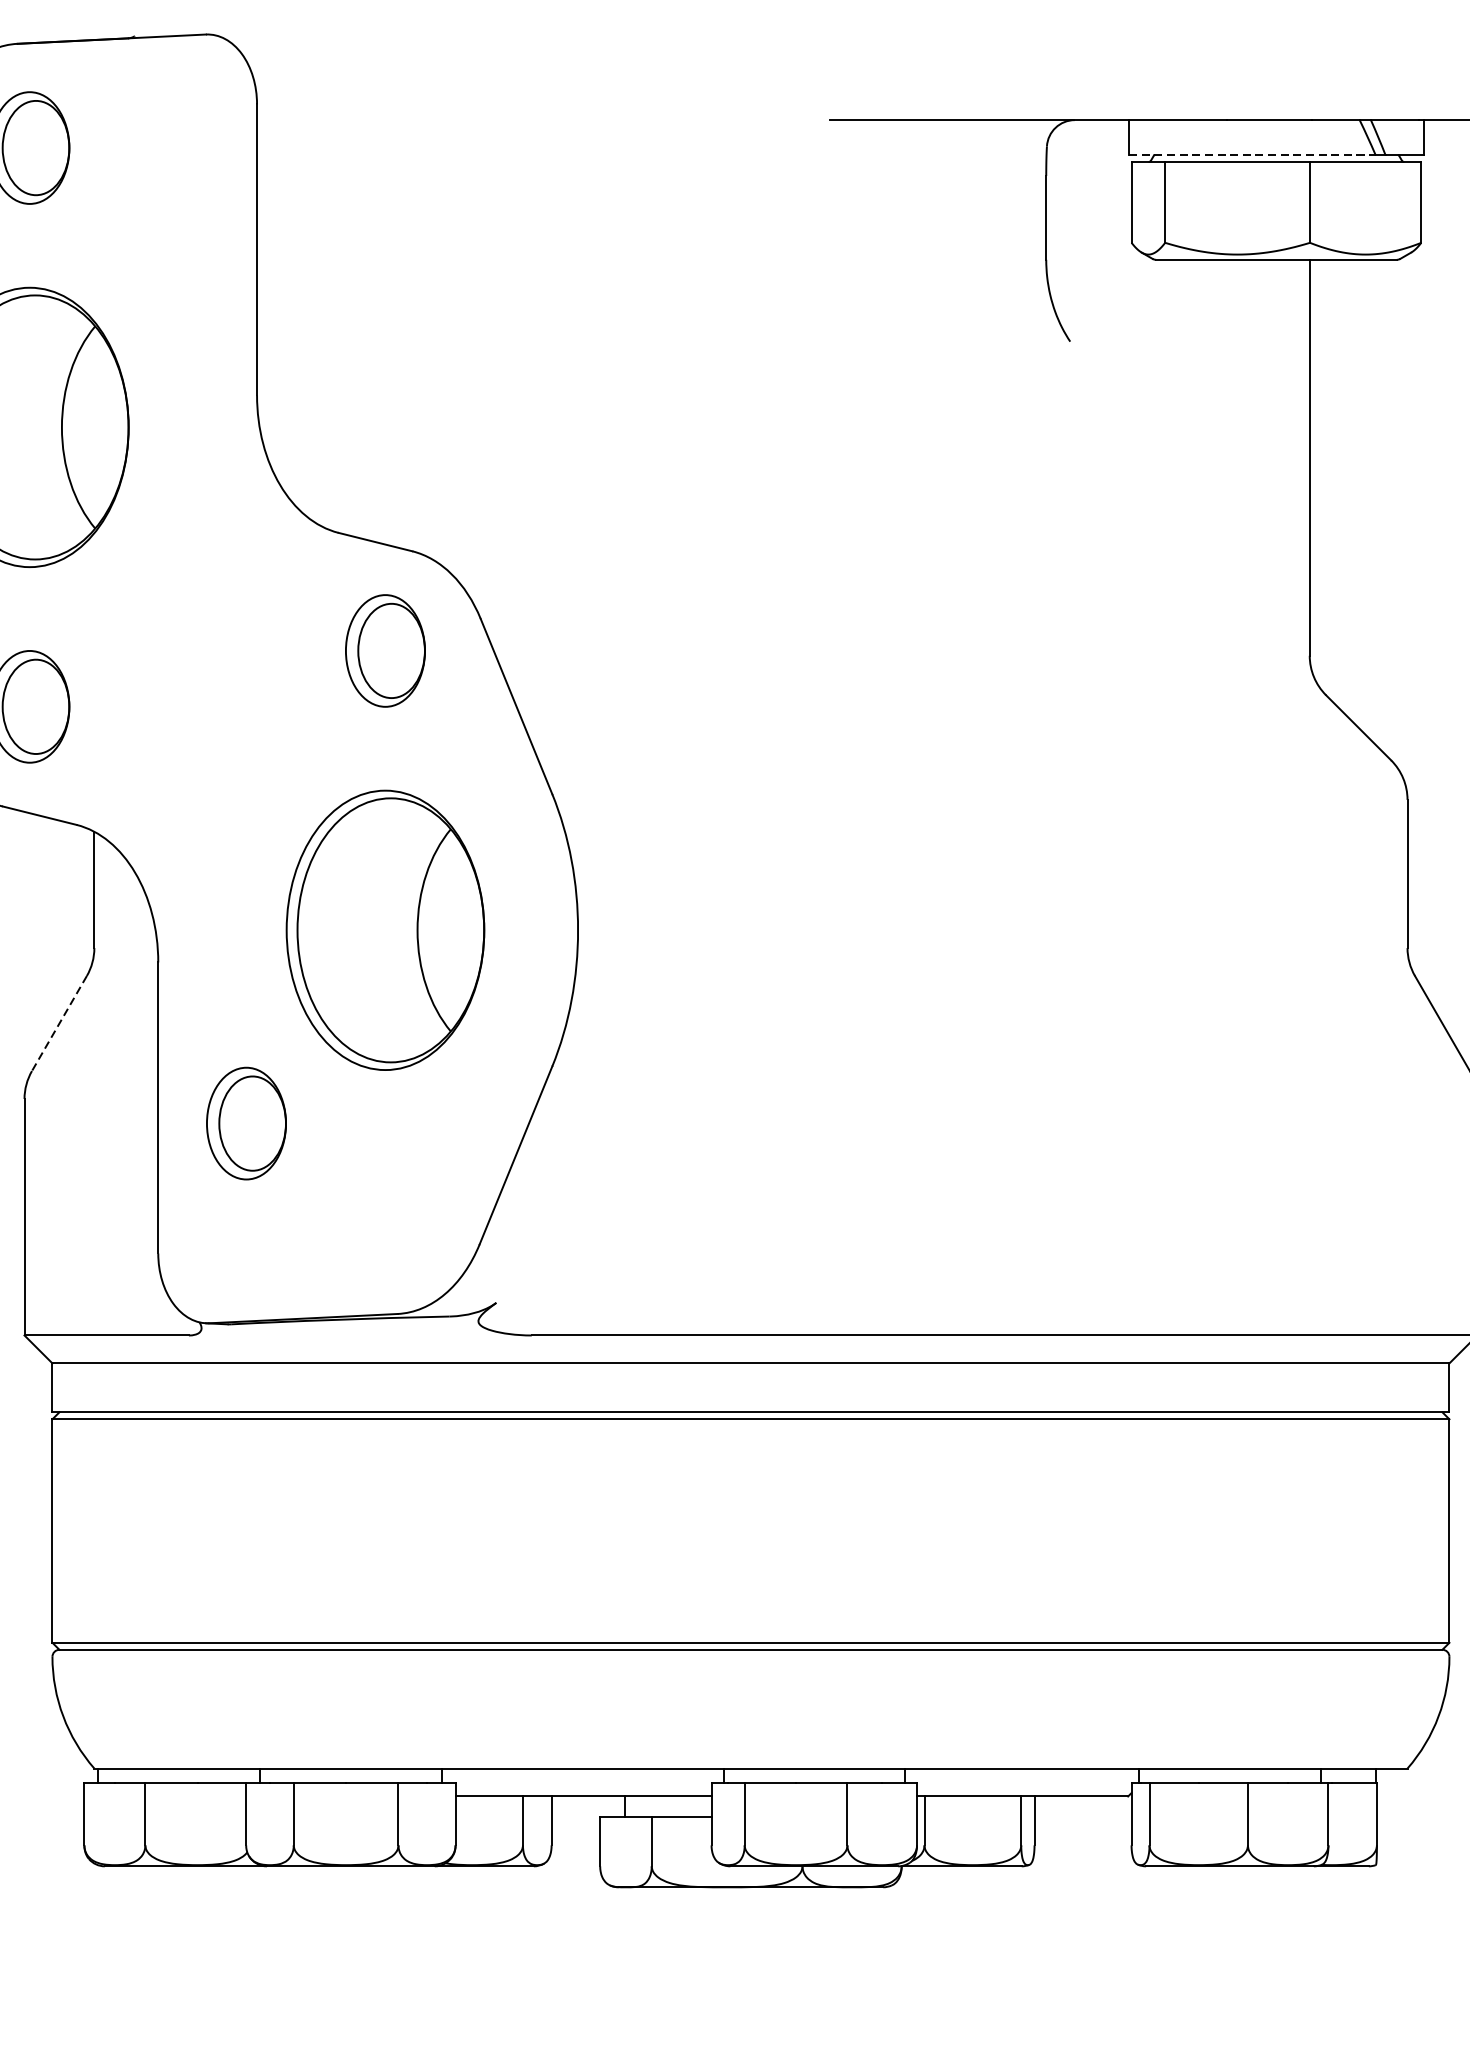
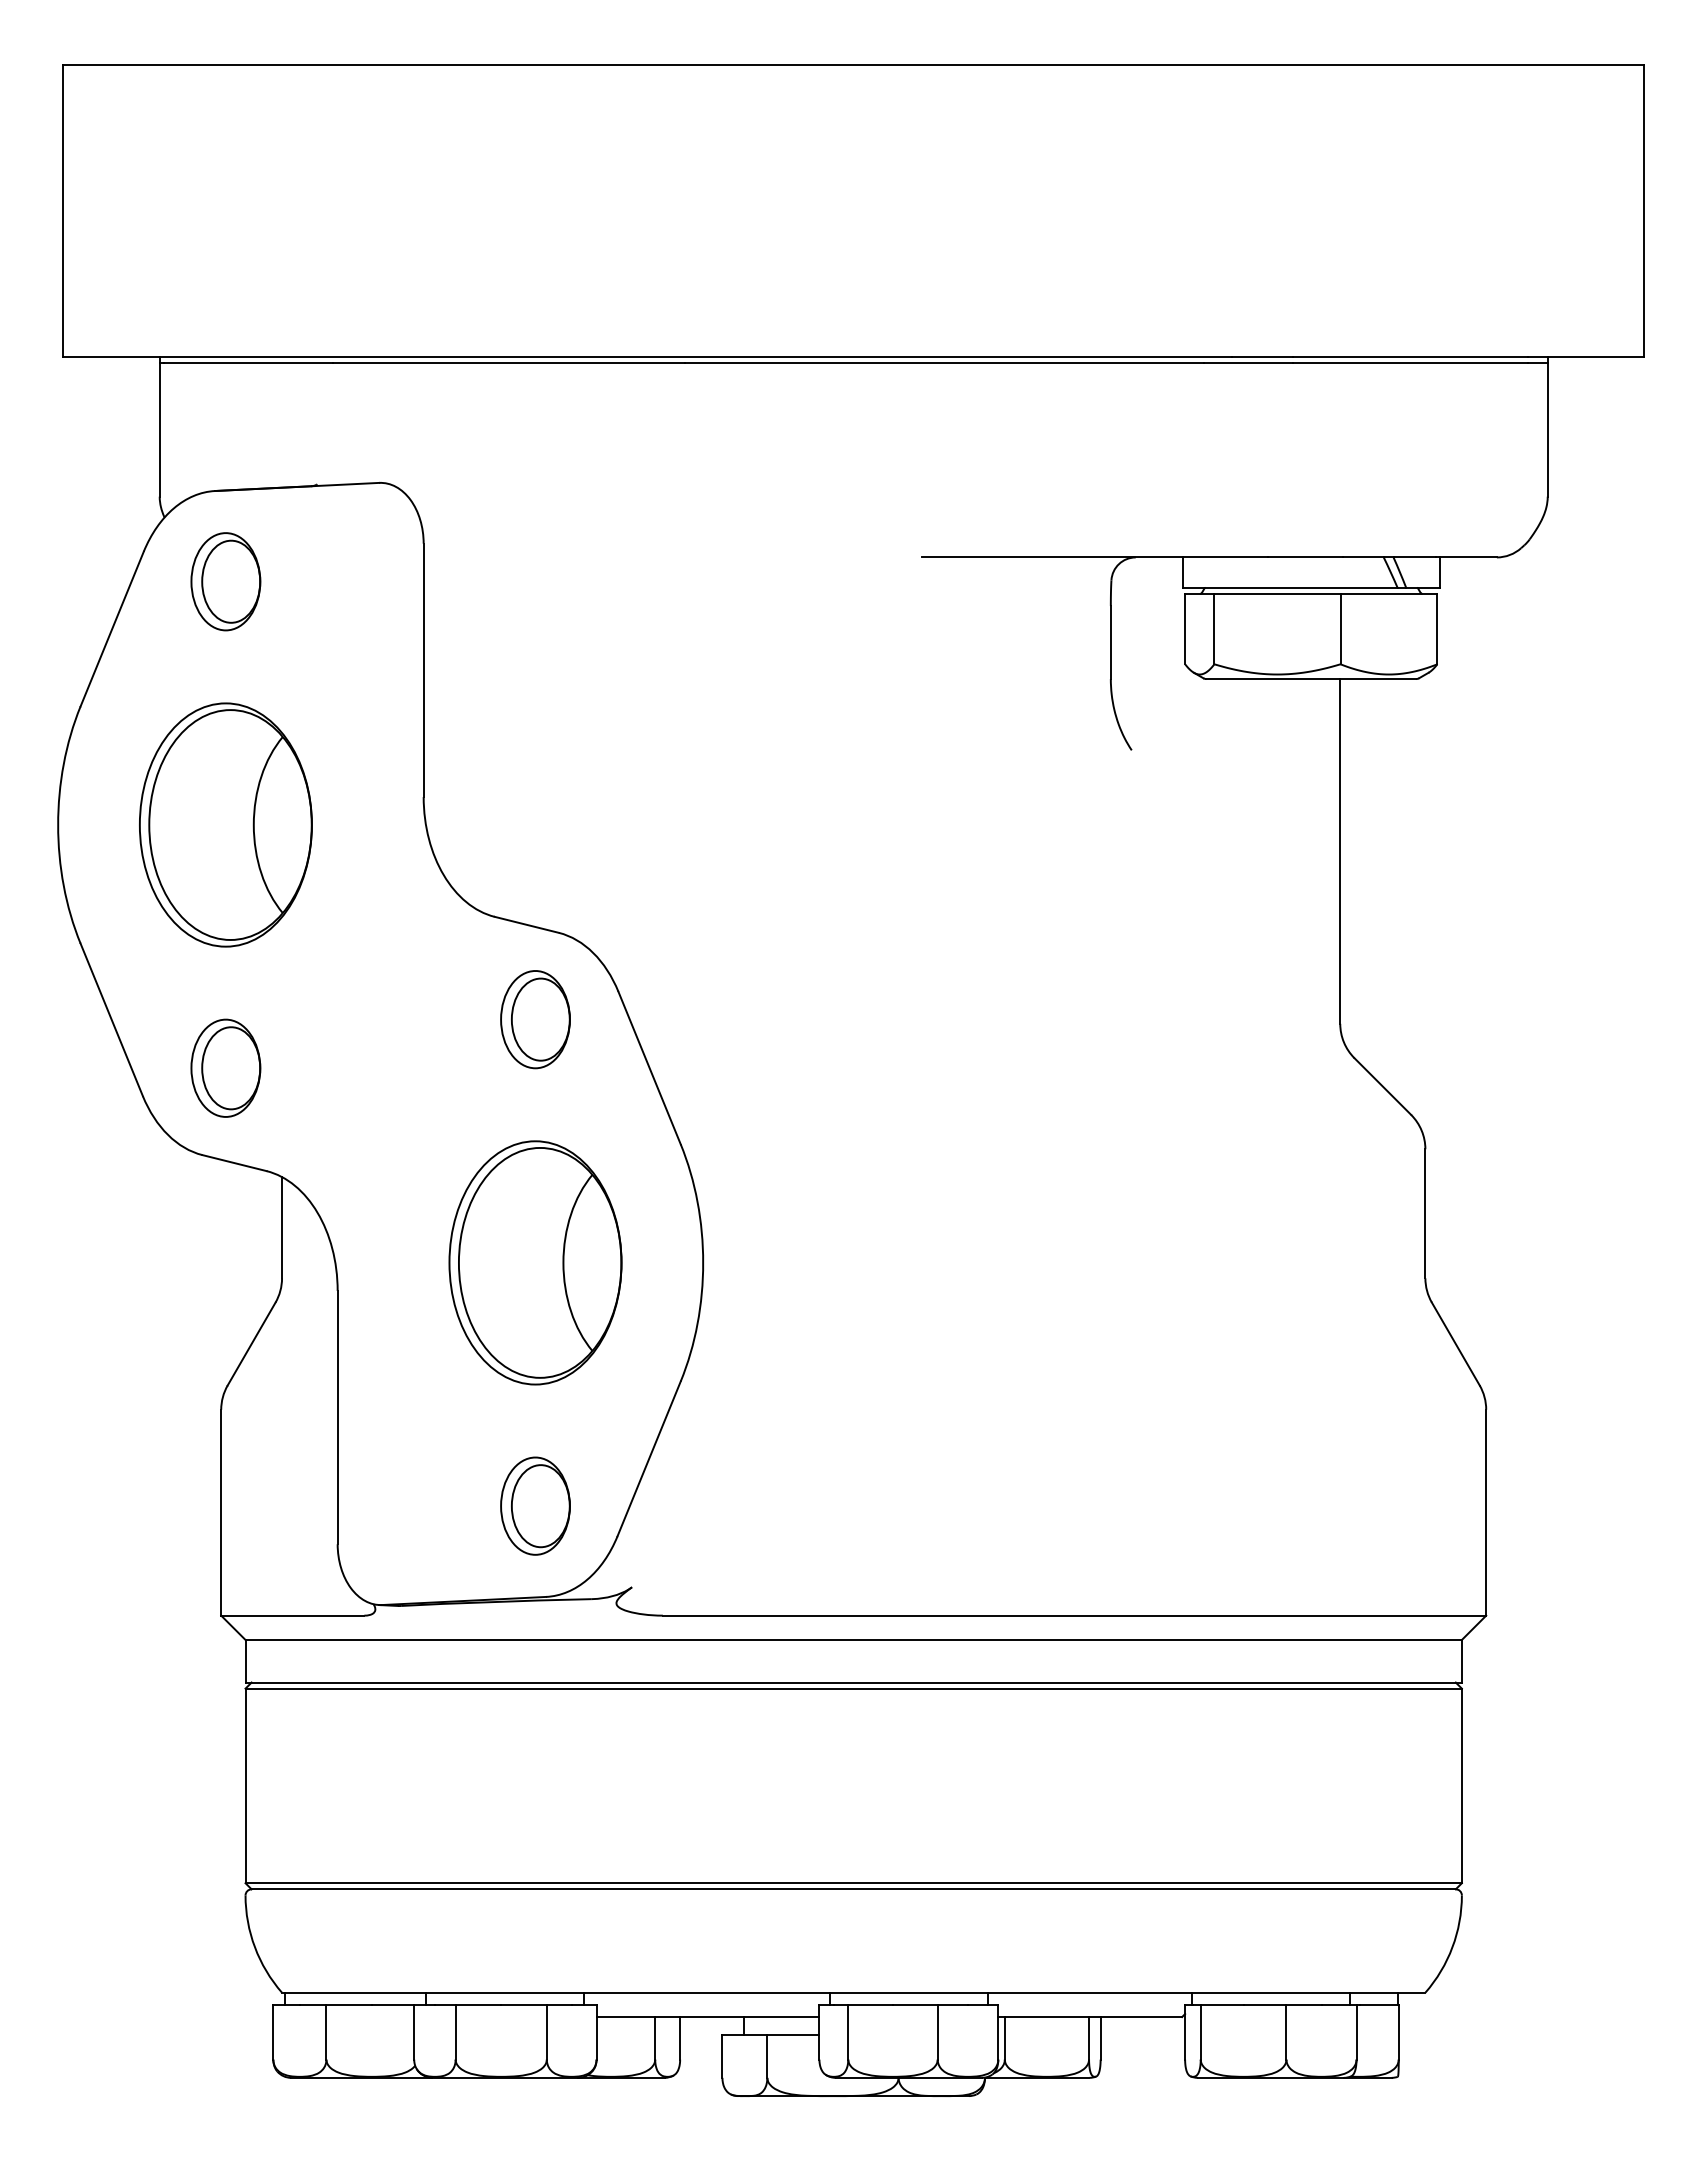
line: (1252, 154) -> (1290, 587), dashed -> solid
line: (59, 1024) -> (251, 1344), dashed -> solid
part: (246, 1122) -> (535, 1505), moved

